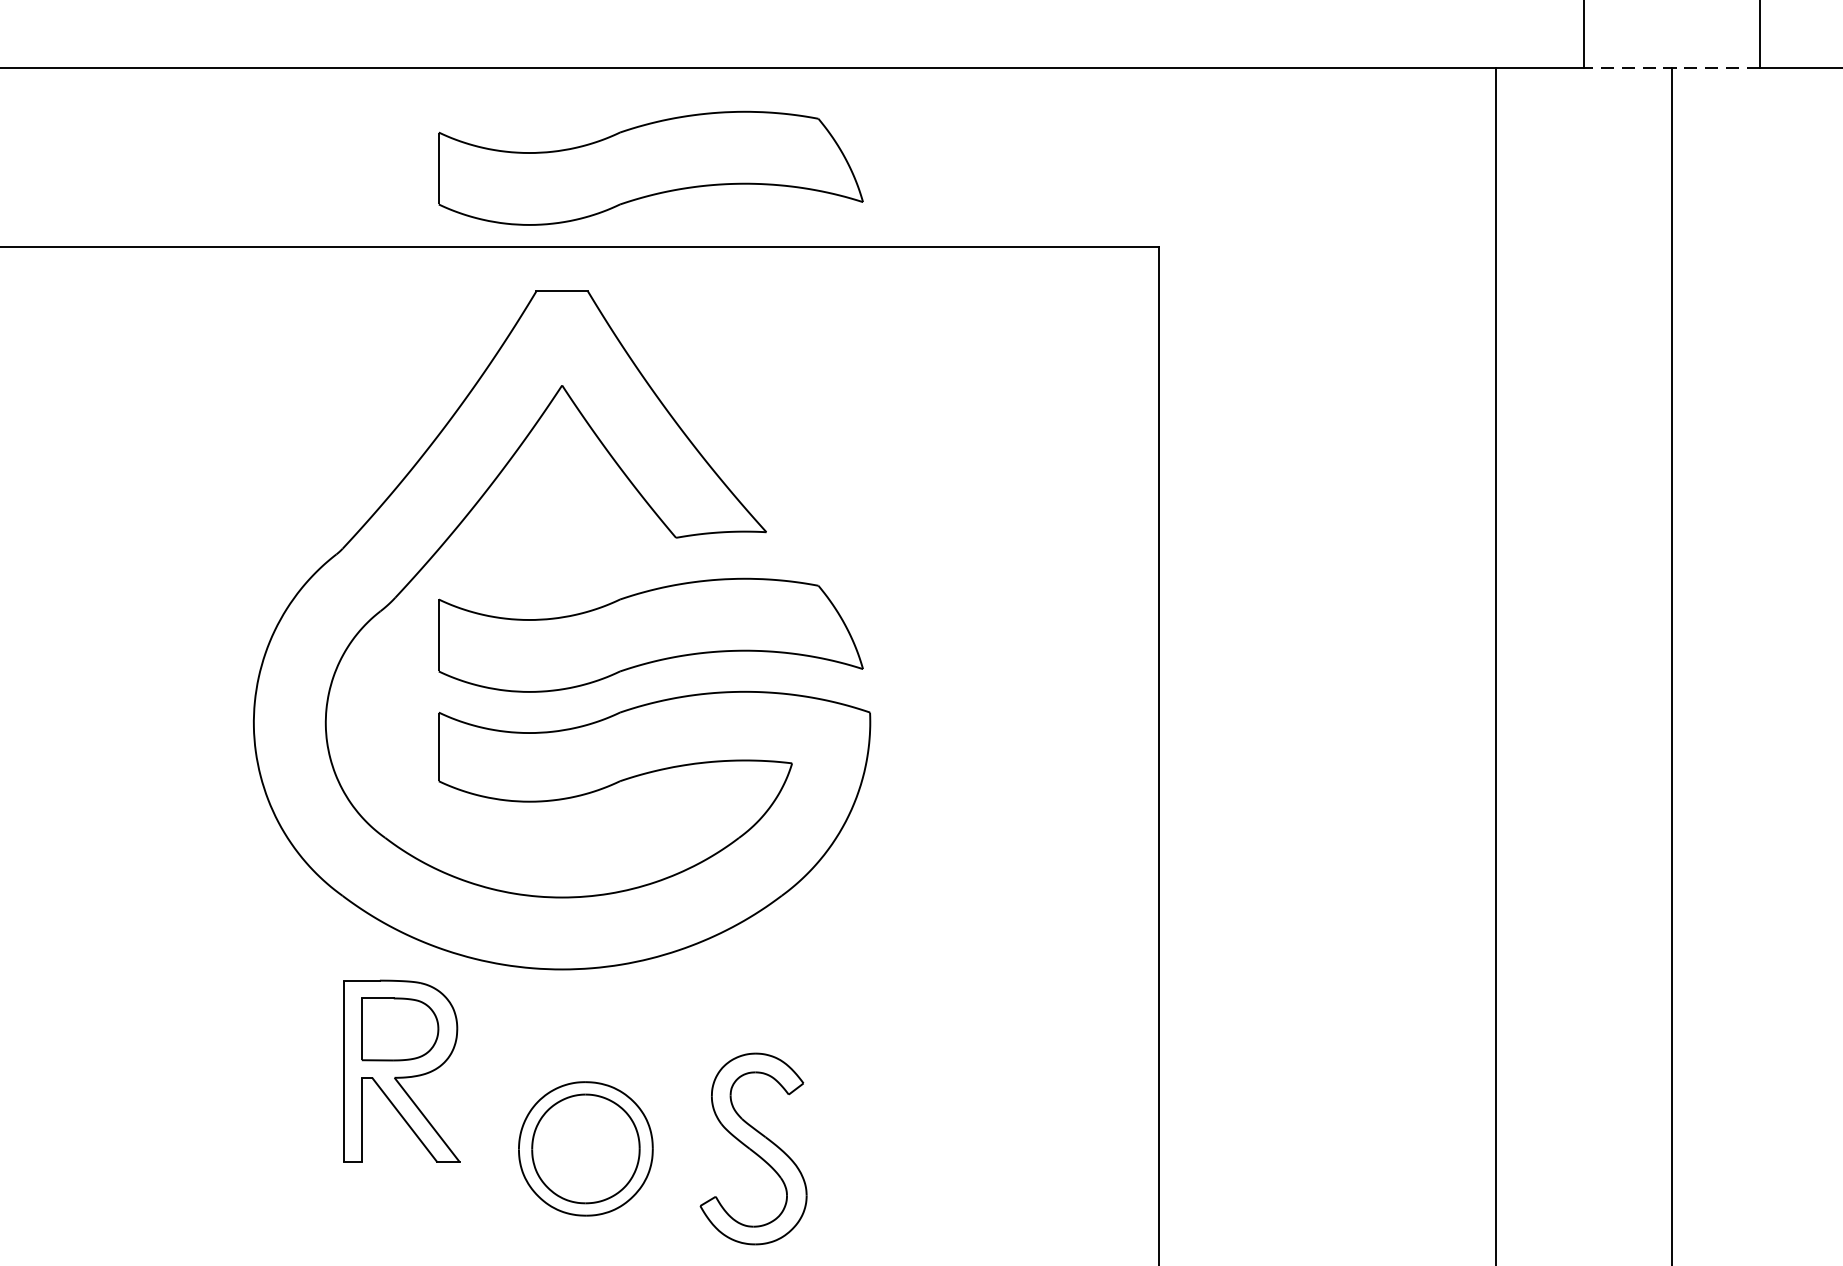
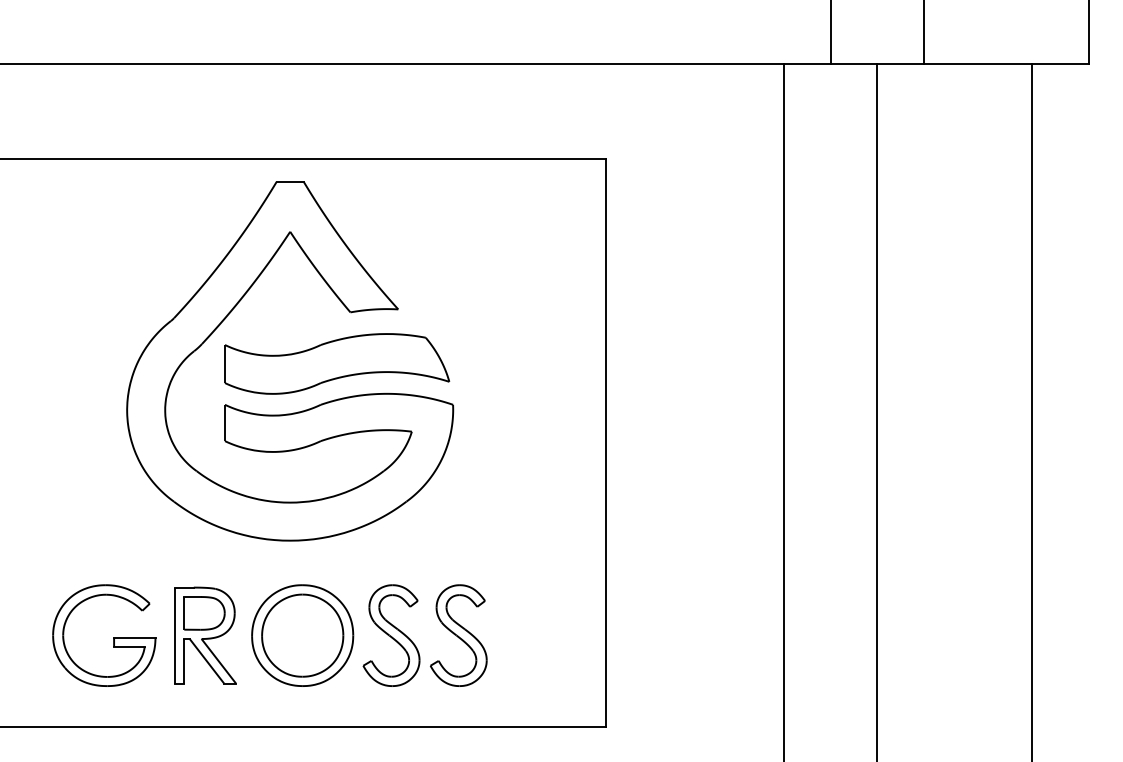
line: (1670, 67) -> (876, 63), dashed -> solid
part: (651, 167) -> (337, 116), removed
part: (401, 1071) -> (205, 635), moved
part: (585, 1148) -> (302, 635), size x1.43
part: (880, 1148) -> (458, 635), added
part: (228, 1152) -> (113, 637), added

